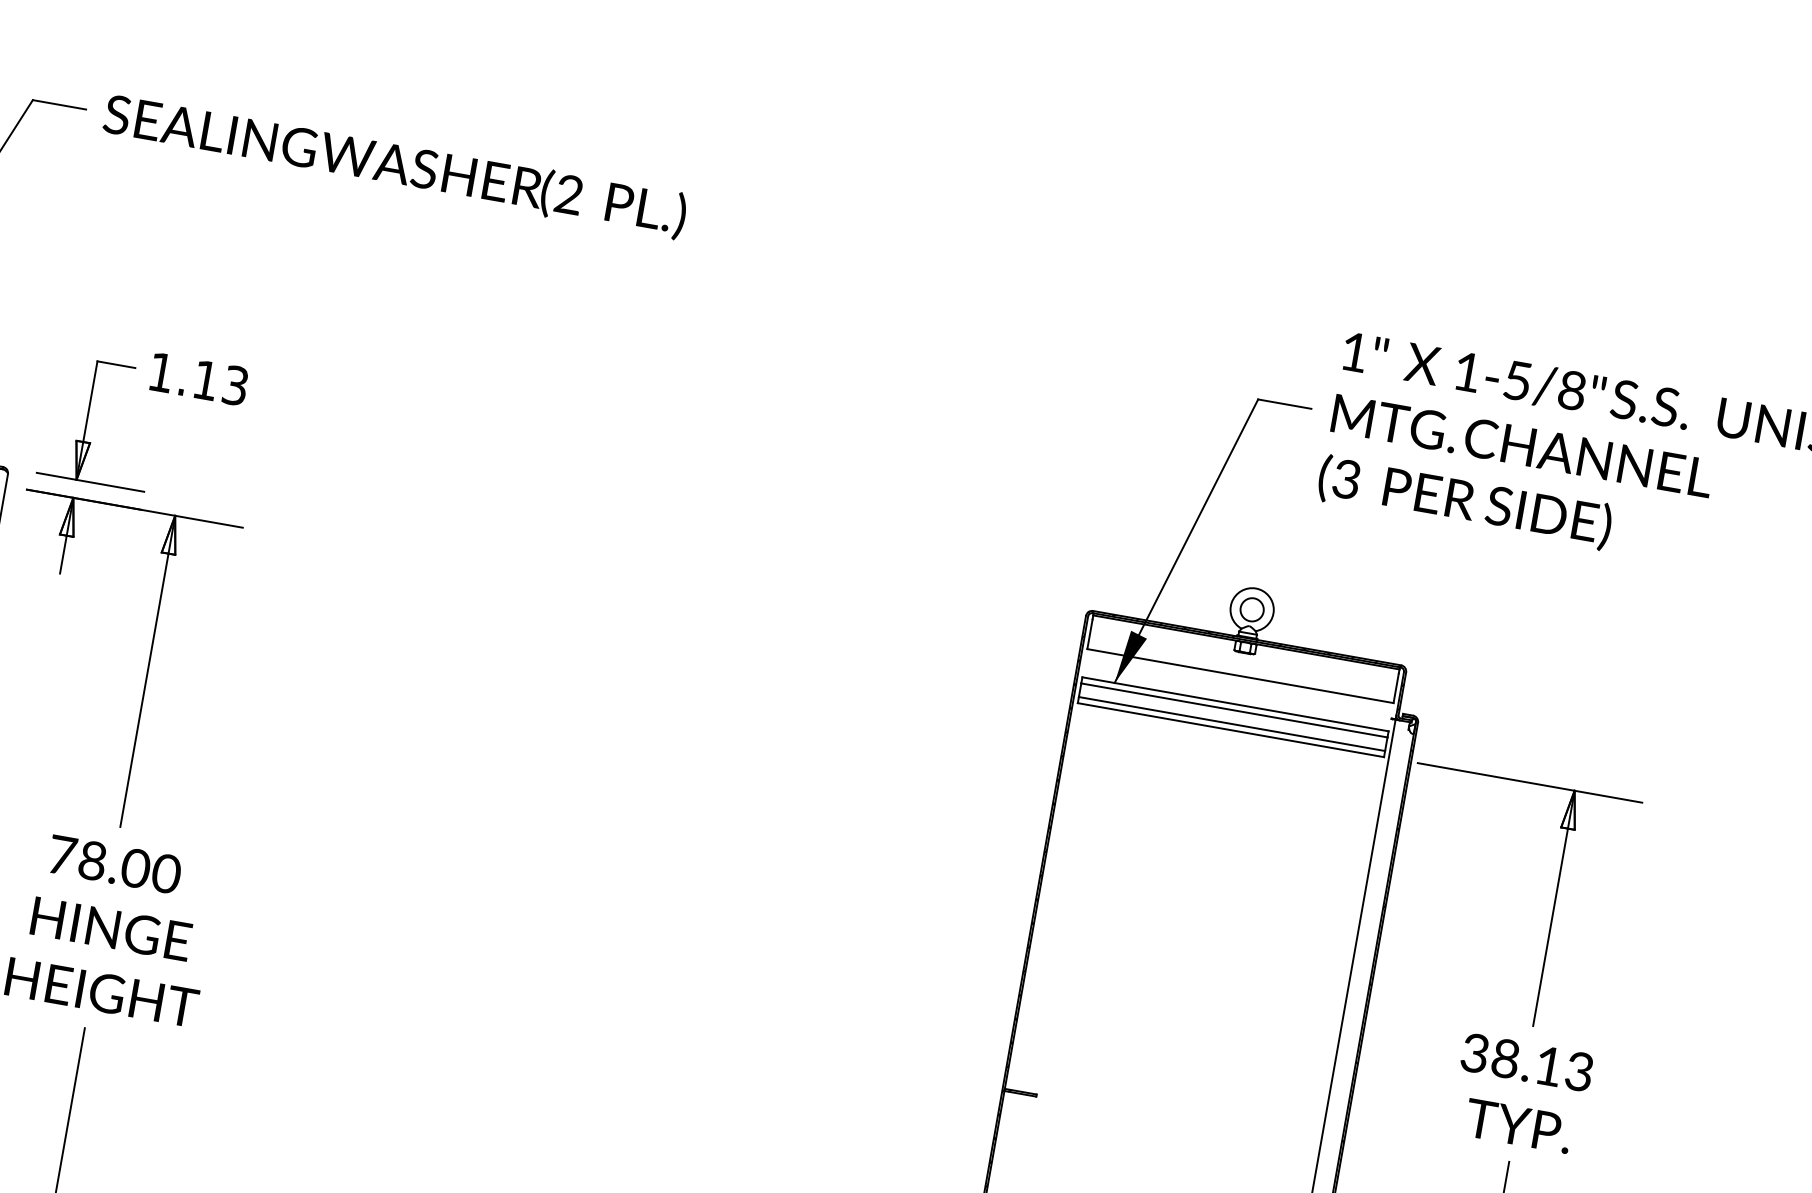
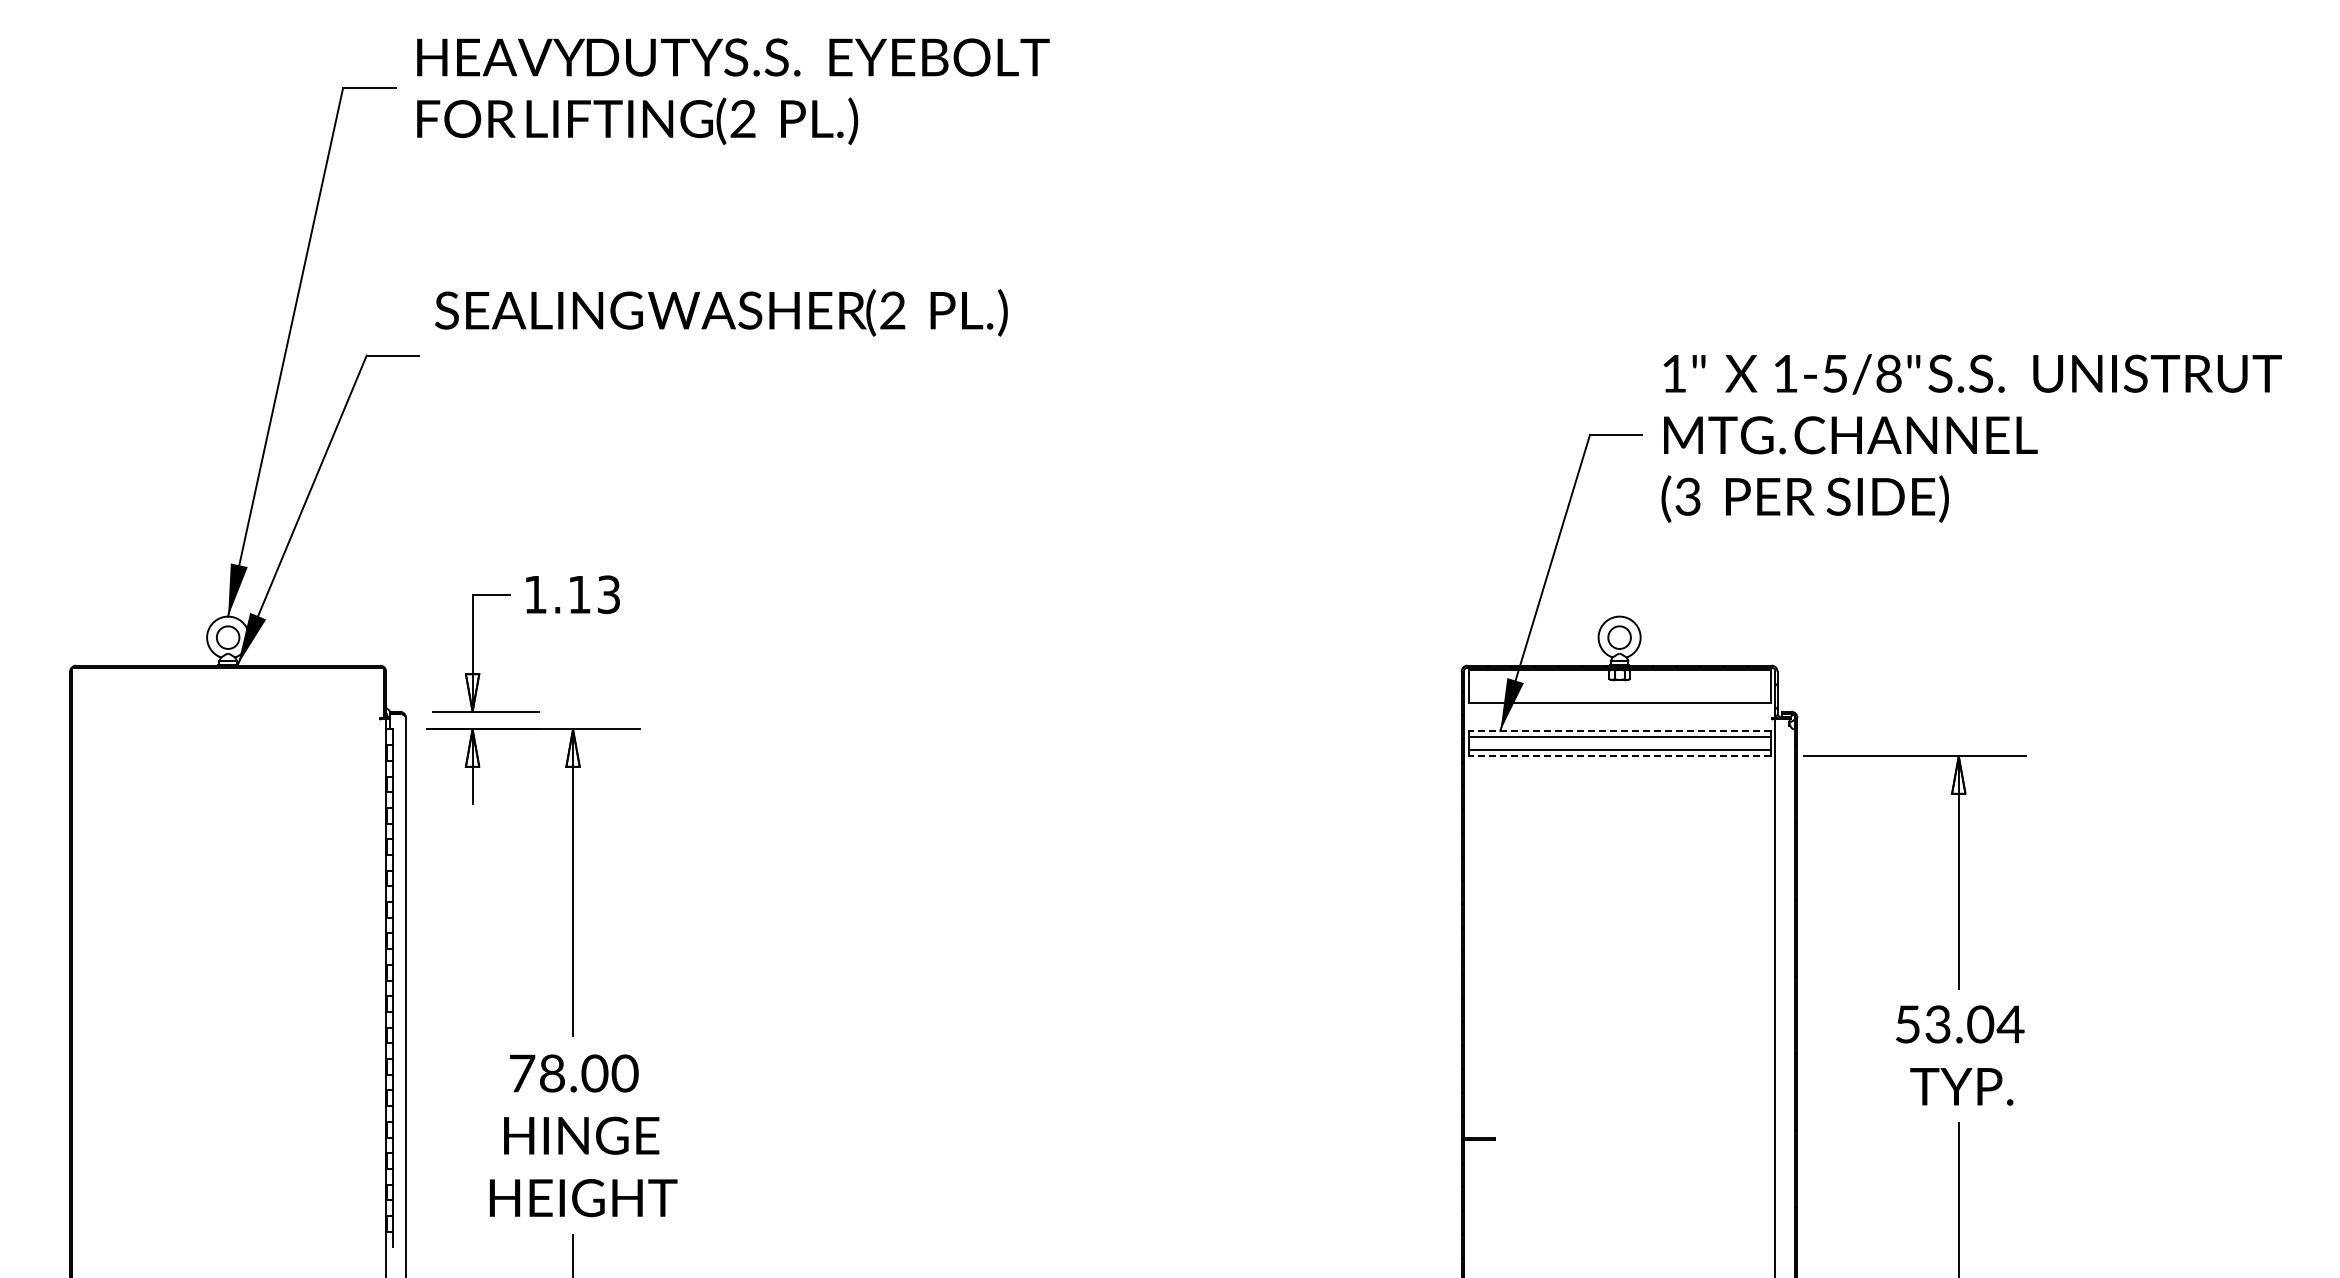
text: (395, 165) -> (721, 312), moved
line: (1235, 703) -> (1619, 730), solid -> dashed
line: (1230, 730) -> (1619, 756), solid -> dashed
text: (1527, 1062) -> (1959, 1024), 38.13 -> 53.04

